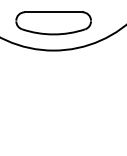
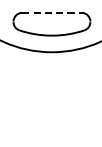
line: (53, 12) -> (51, 13), solid -> dashed

